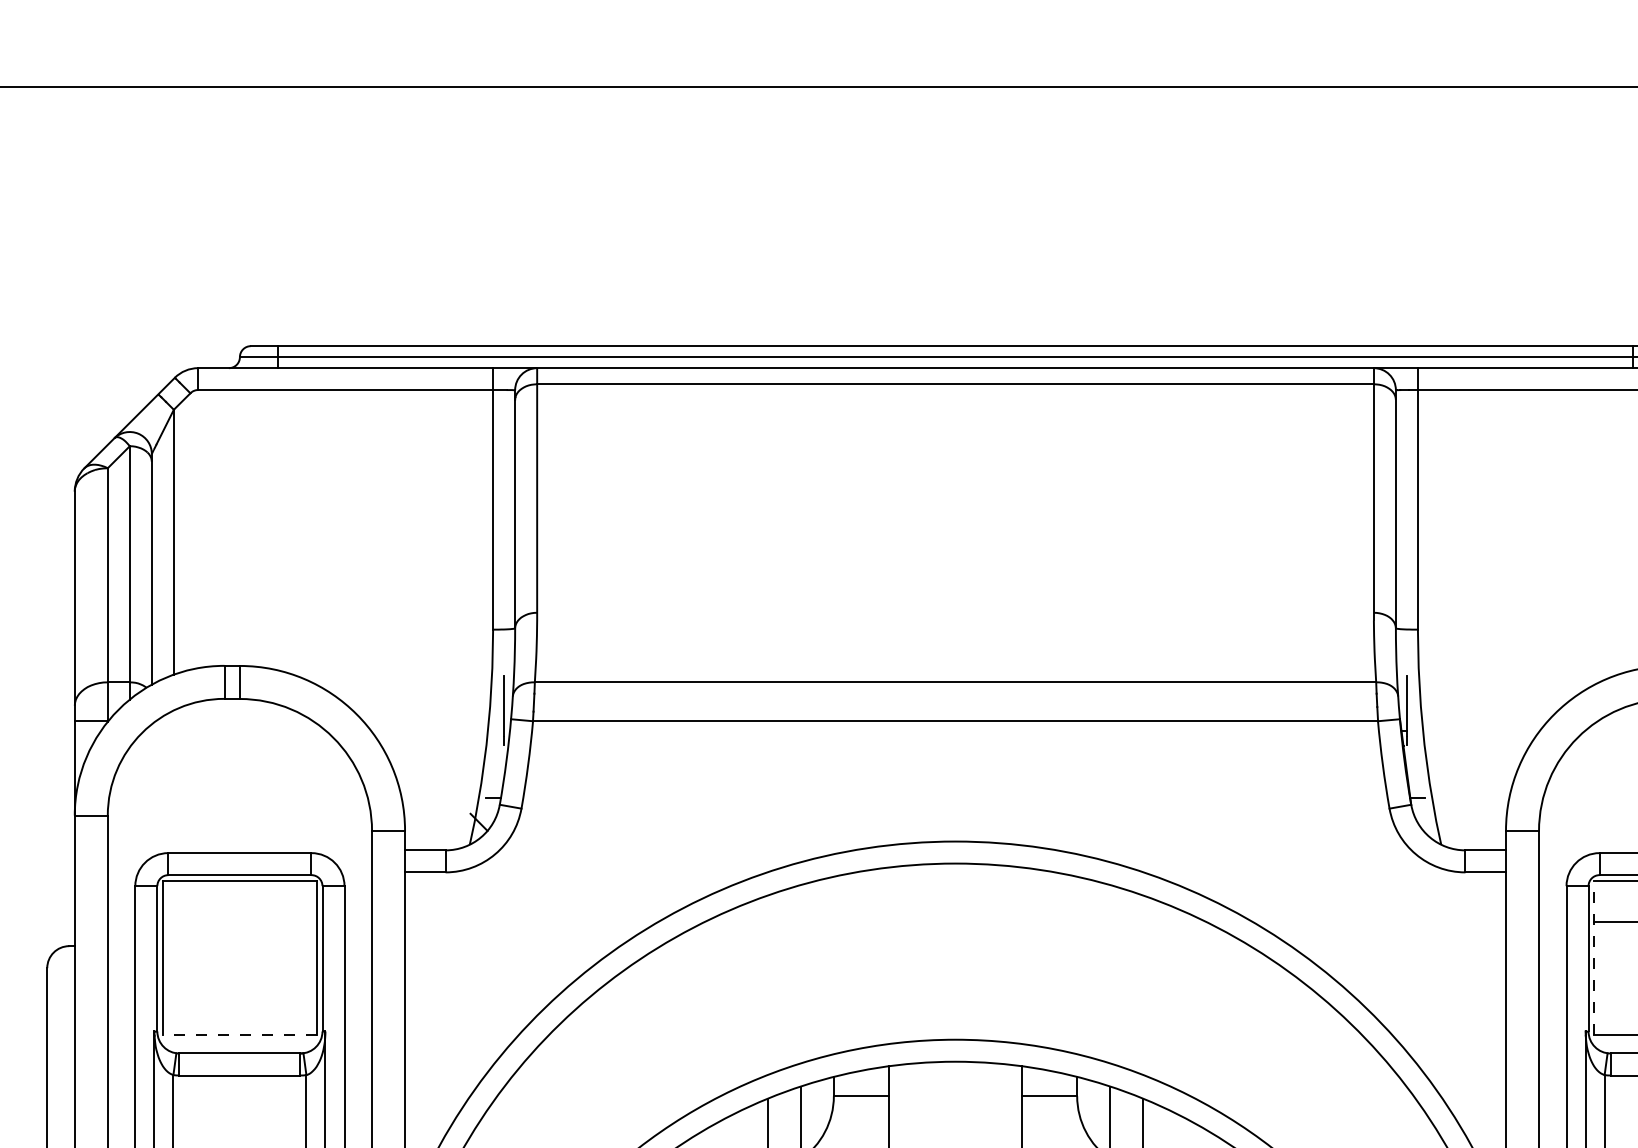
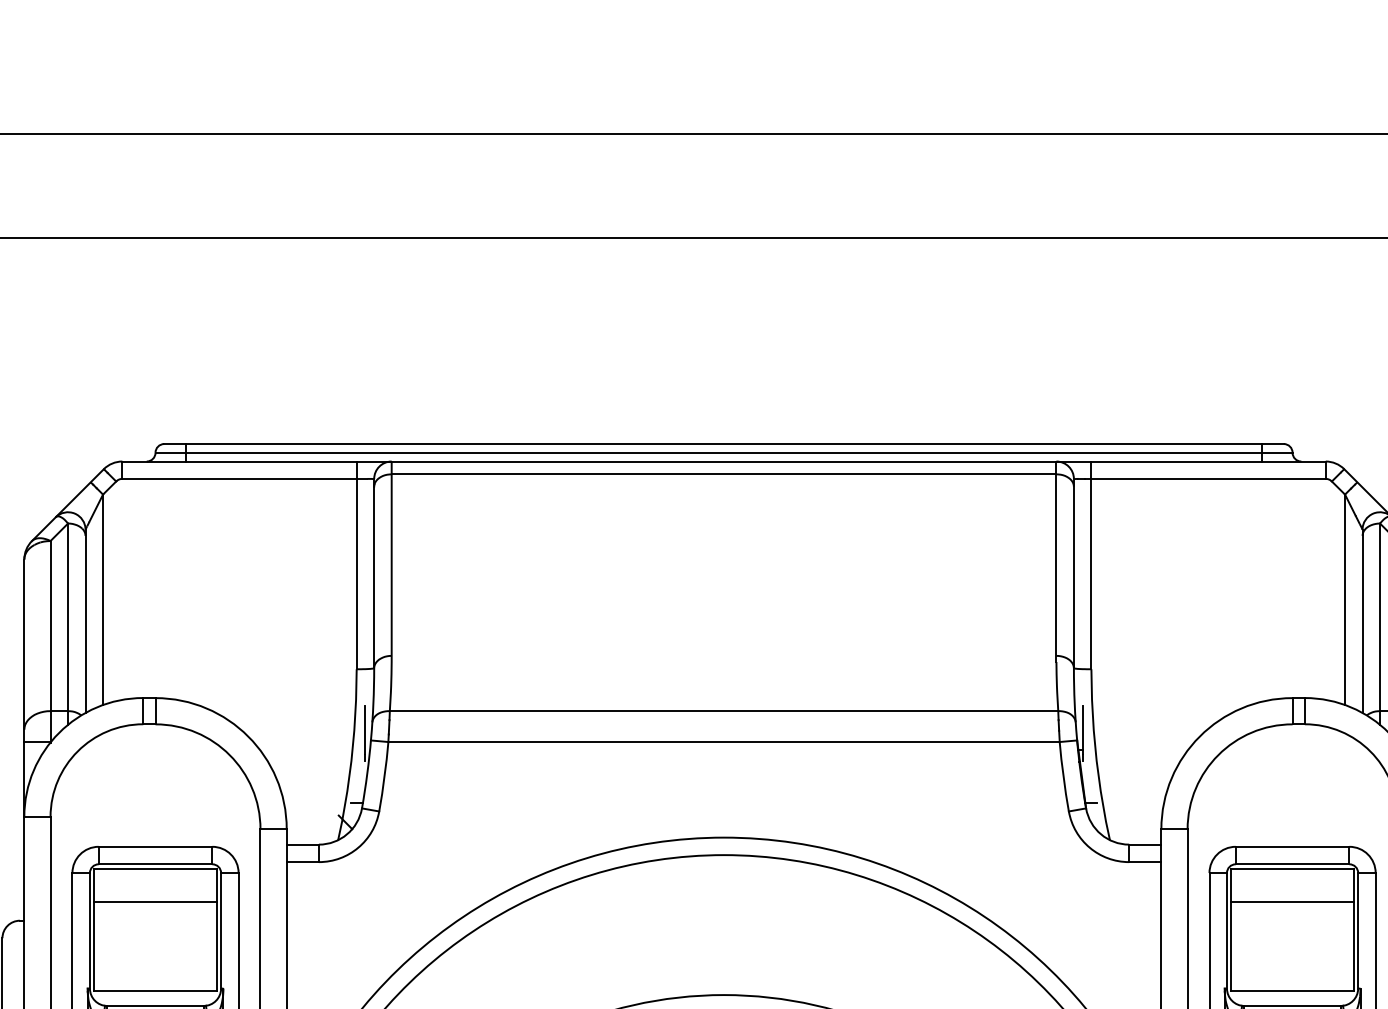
line: (239, 921) -> (155, 901), added
line: (1594, 957) -> (1231, 929), dashed -> solid
line: (239, 1035) -> (155, 991), dashed -> solid

